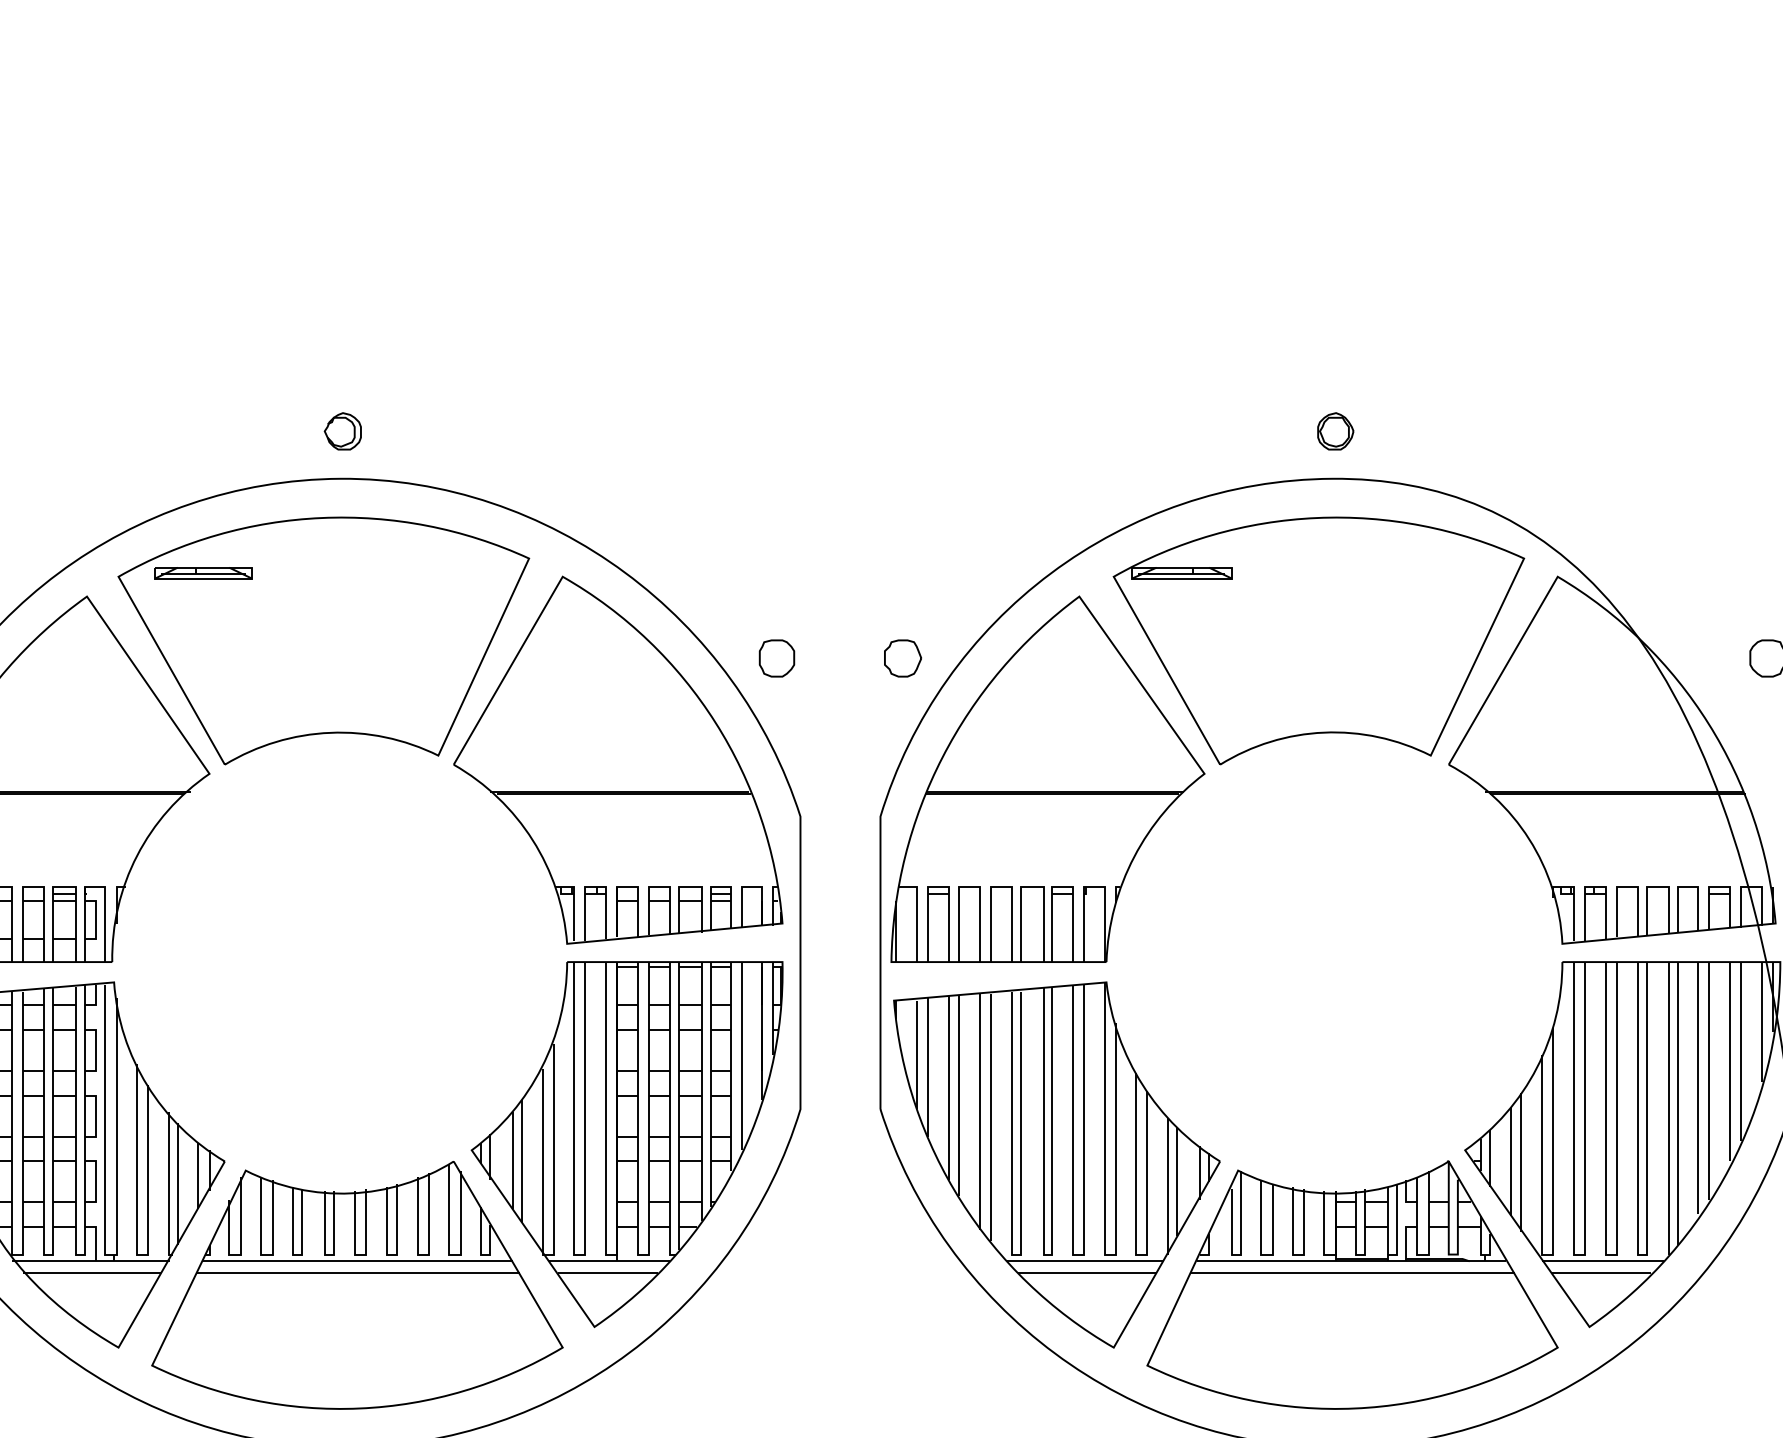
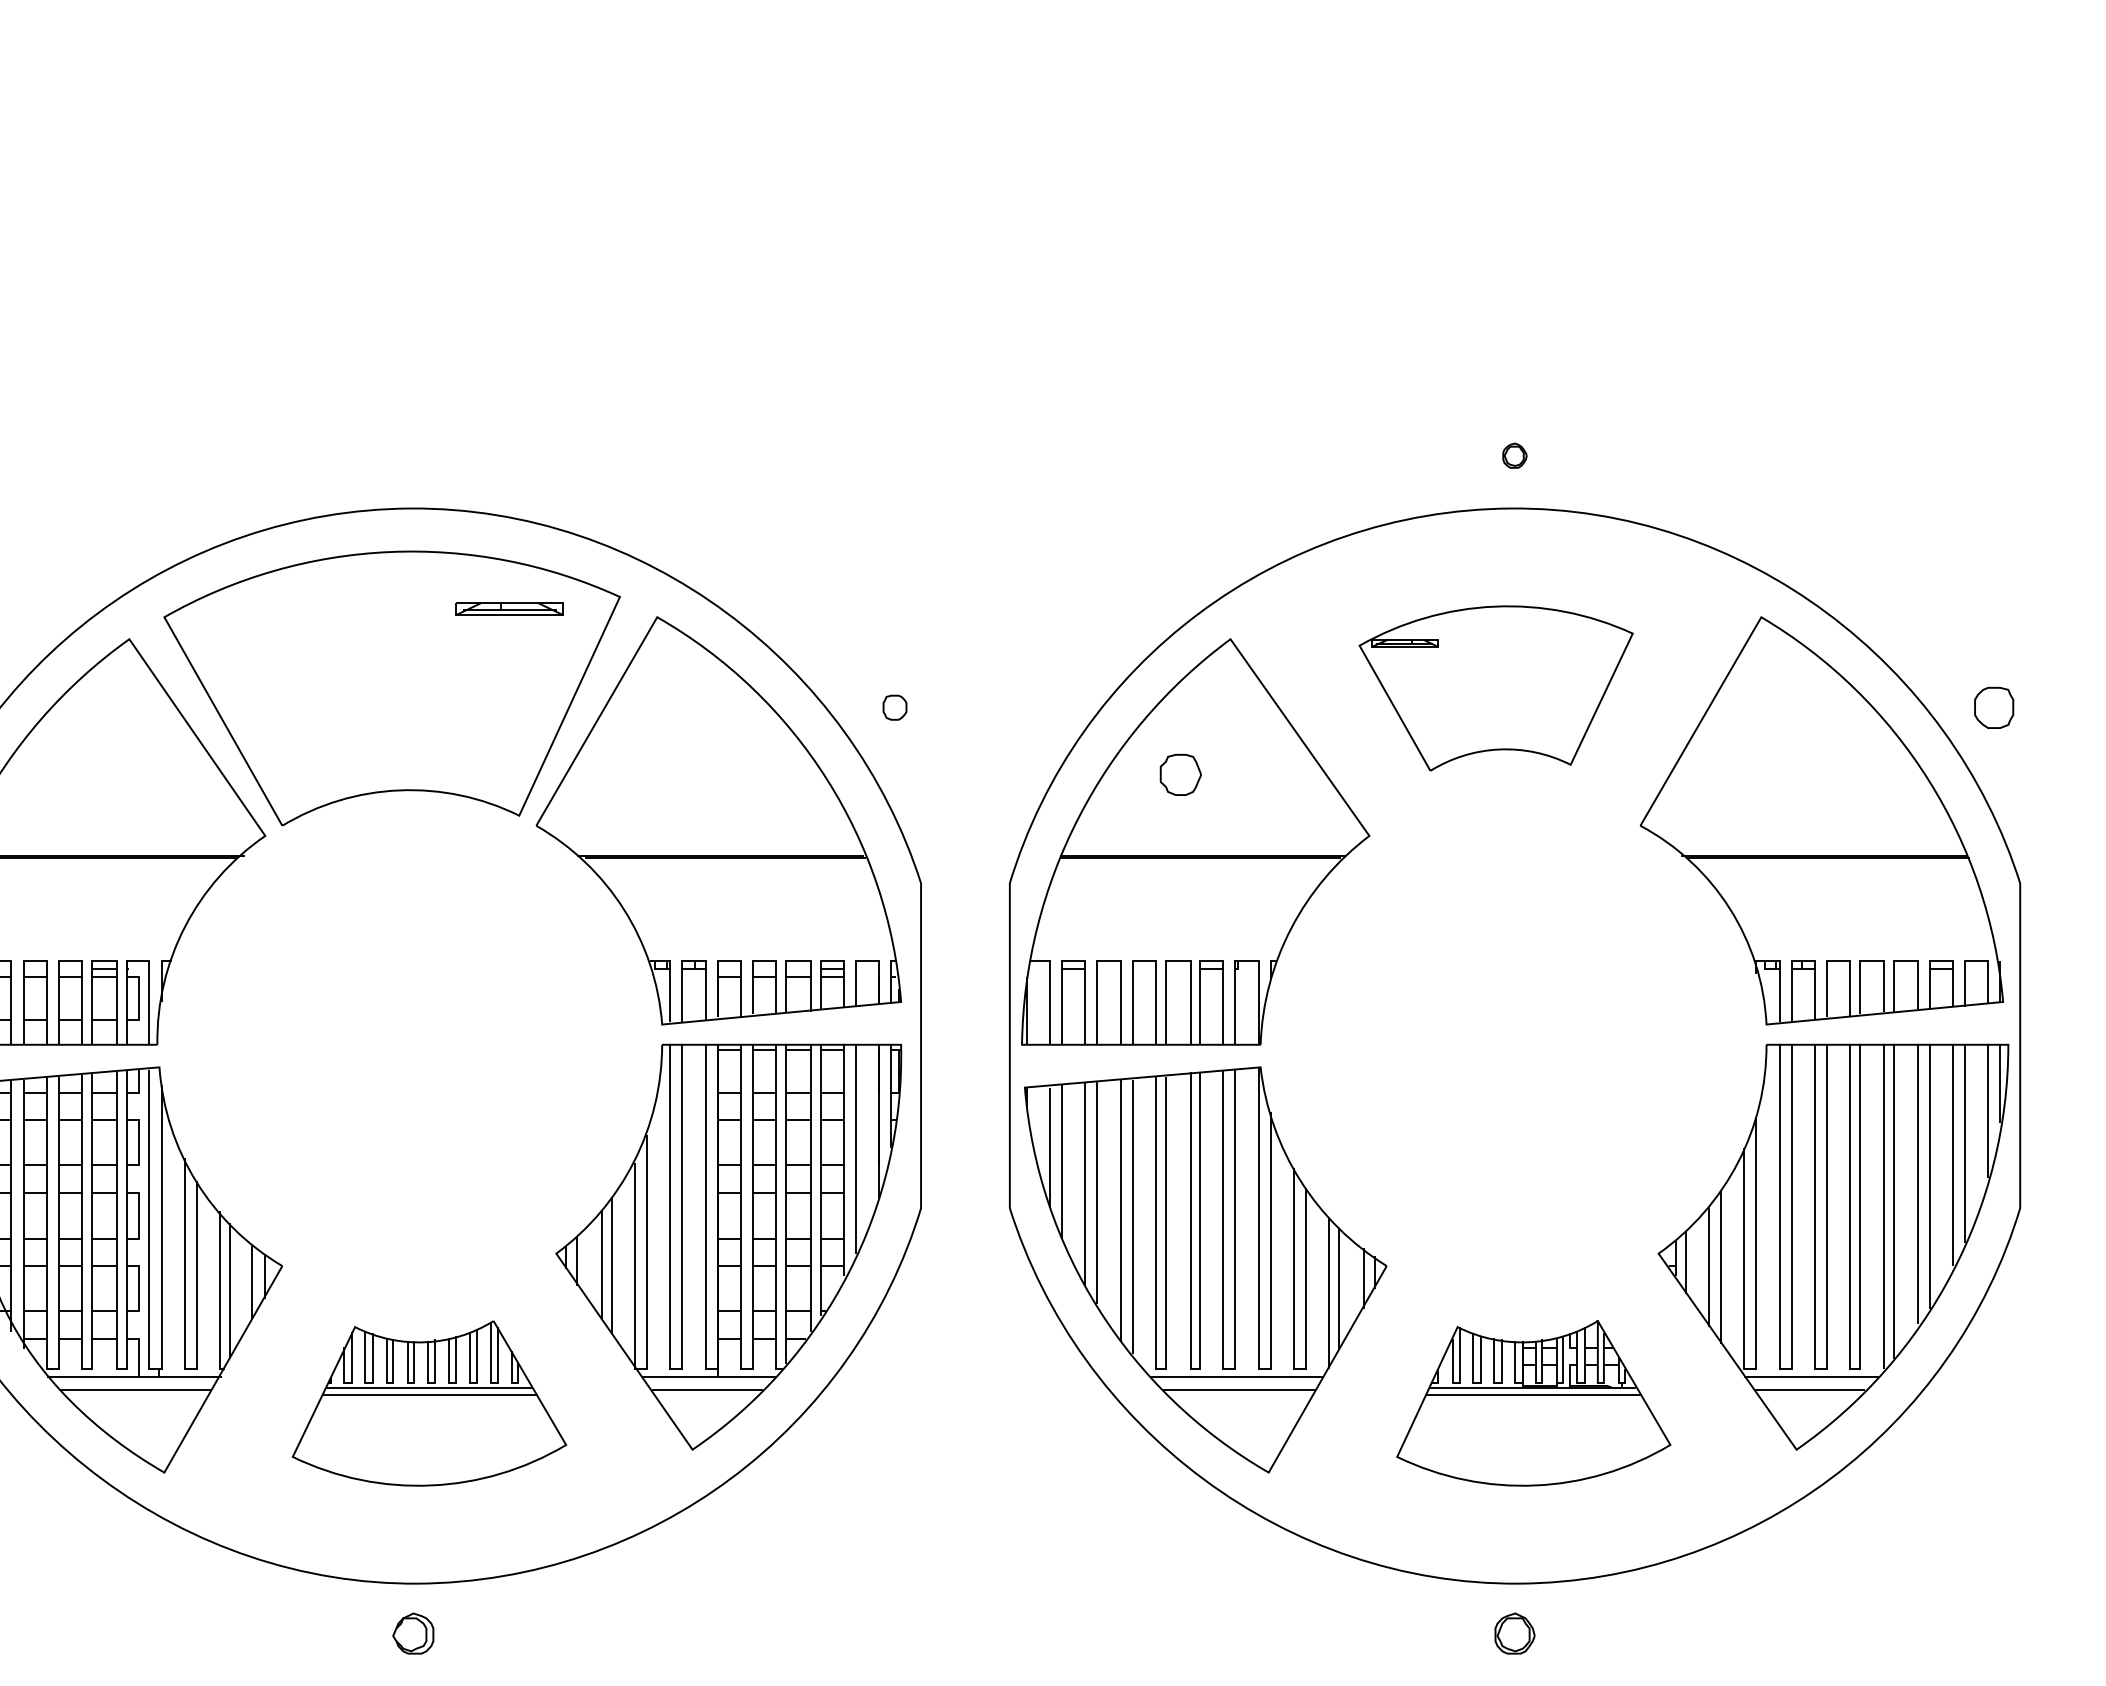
part: (343, 431) -> (413, 455), removed
part: (1335, 431) -> (1514, 455), size x0.6
part: (203, 572) -> (509, 608), moved
part: (1318, 640) -> (1495, 688), size x0.6
part: (776, 658) -> (894, 707), size x0.6
part: (902, 658) -> (1180, 774), moved
part: (357, 1285) -> (429, 1403), size x0.6
part: (1352, 1285) -> (1533, 1403), size x0.6

